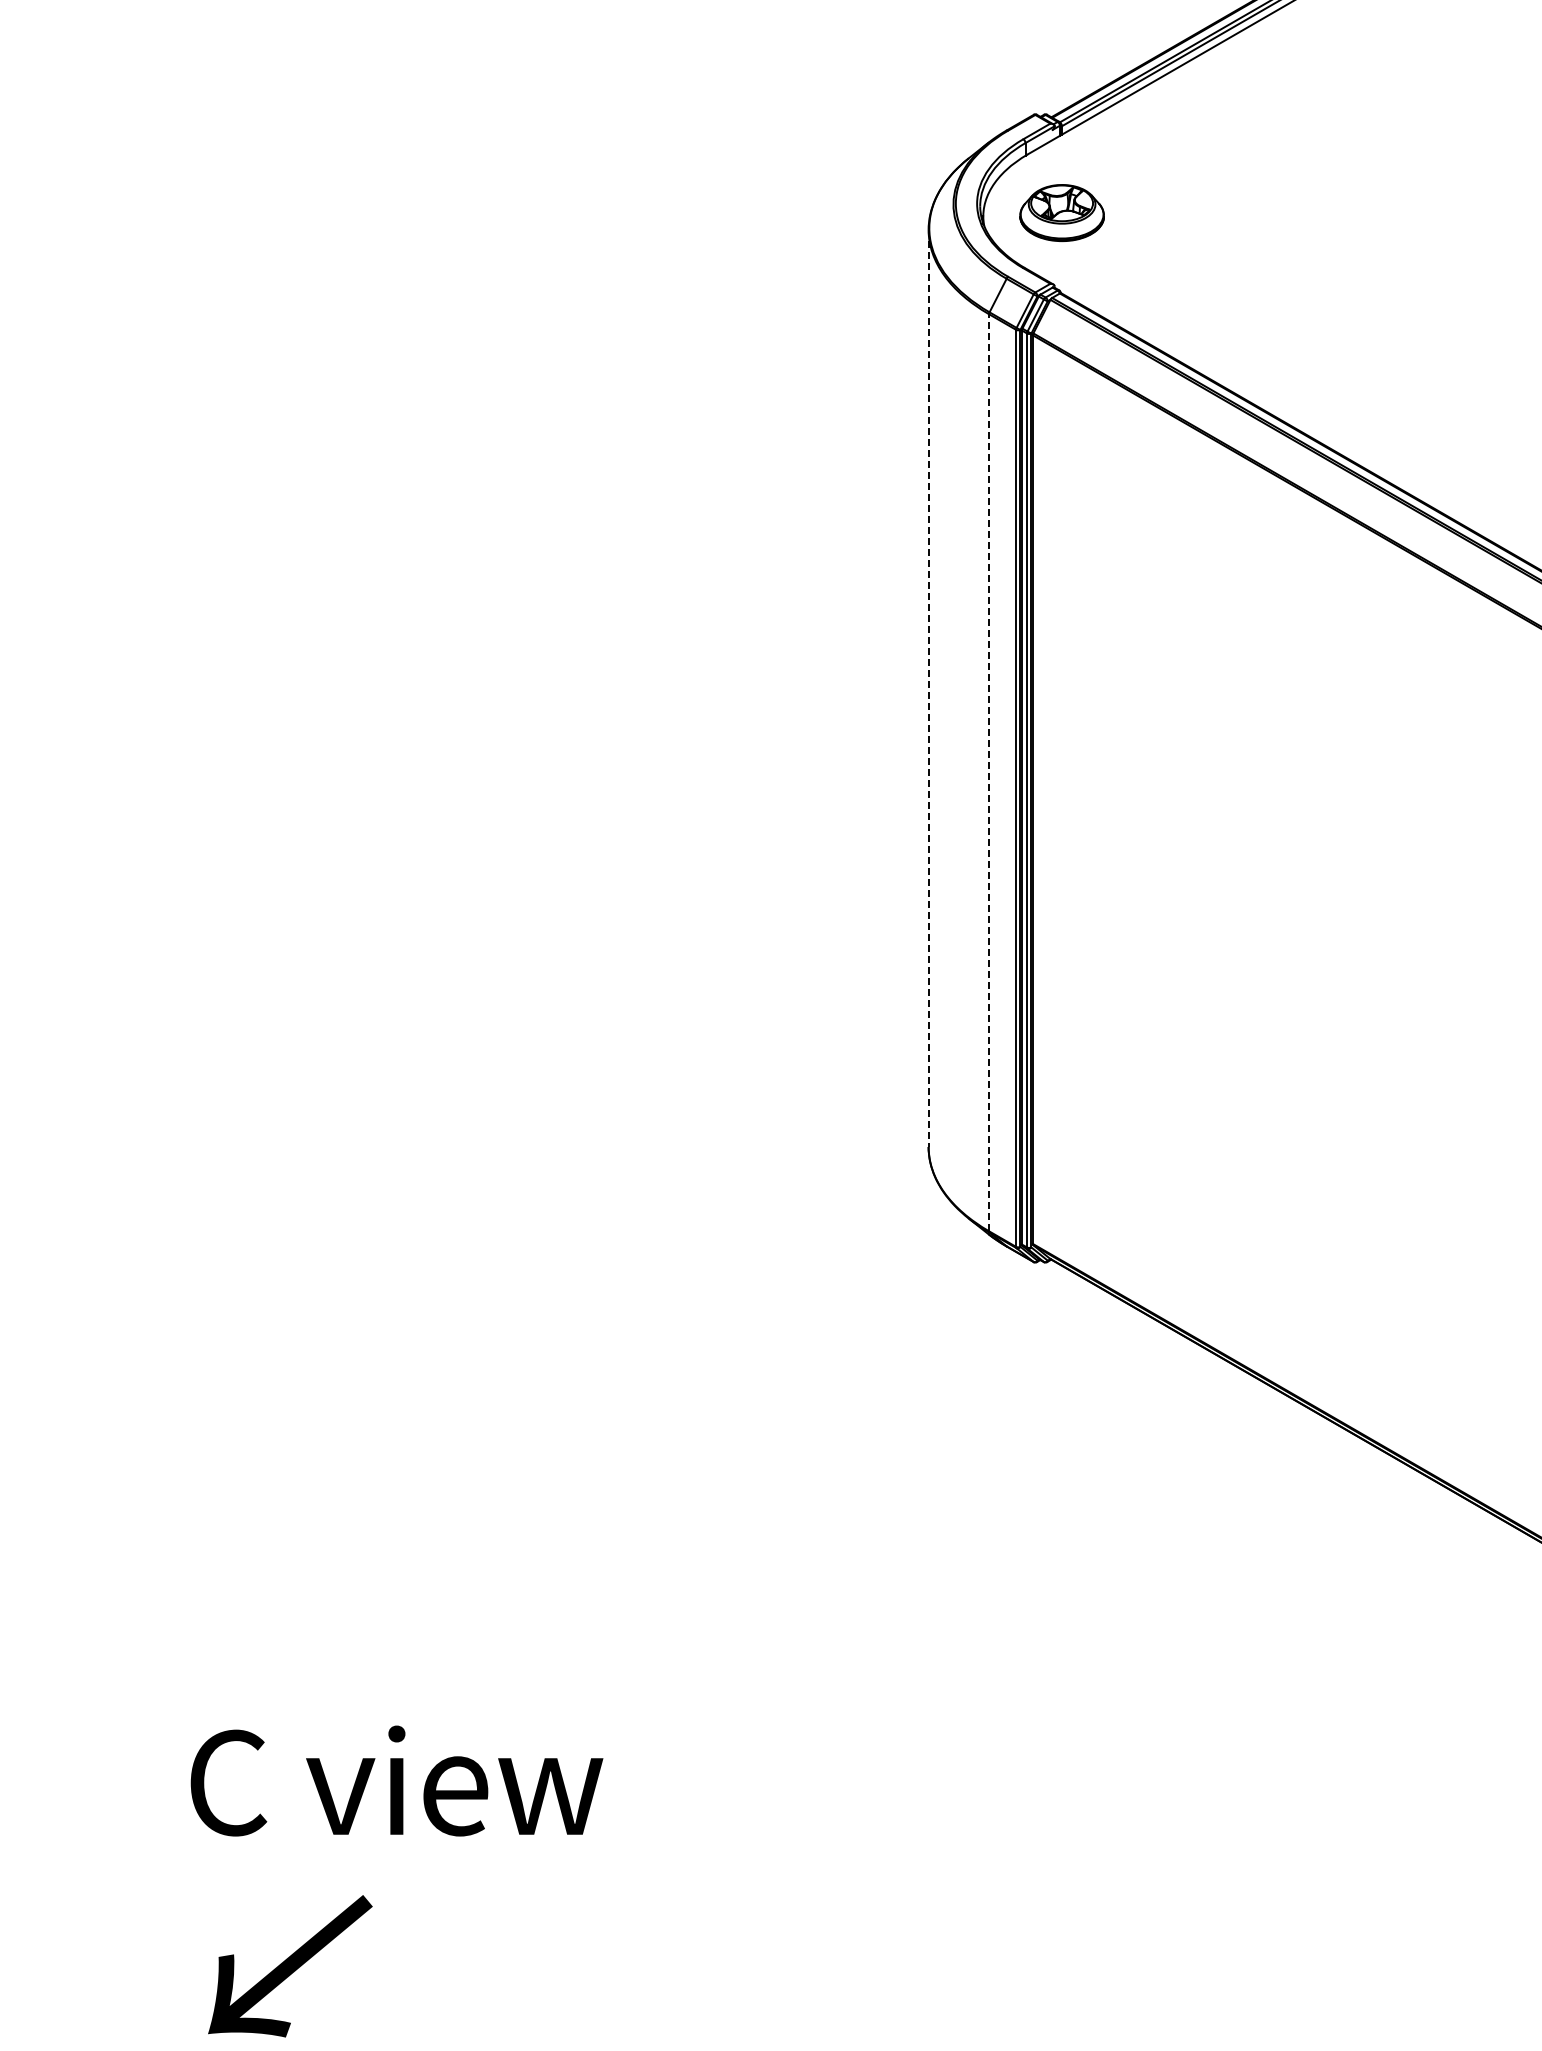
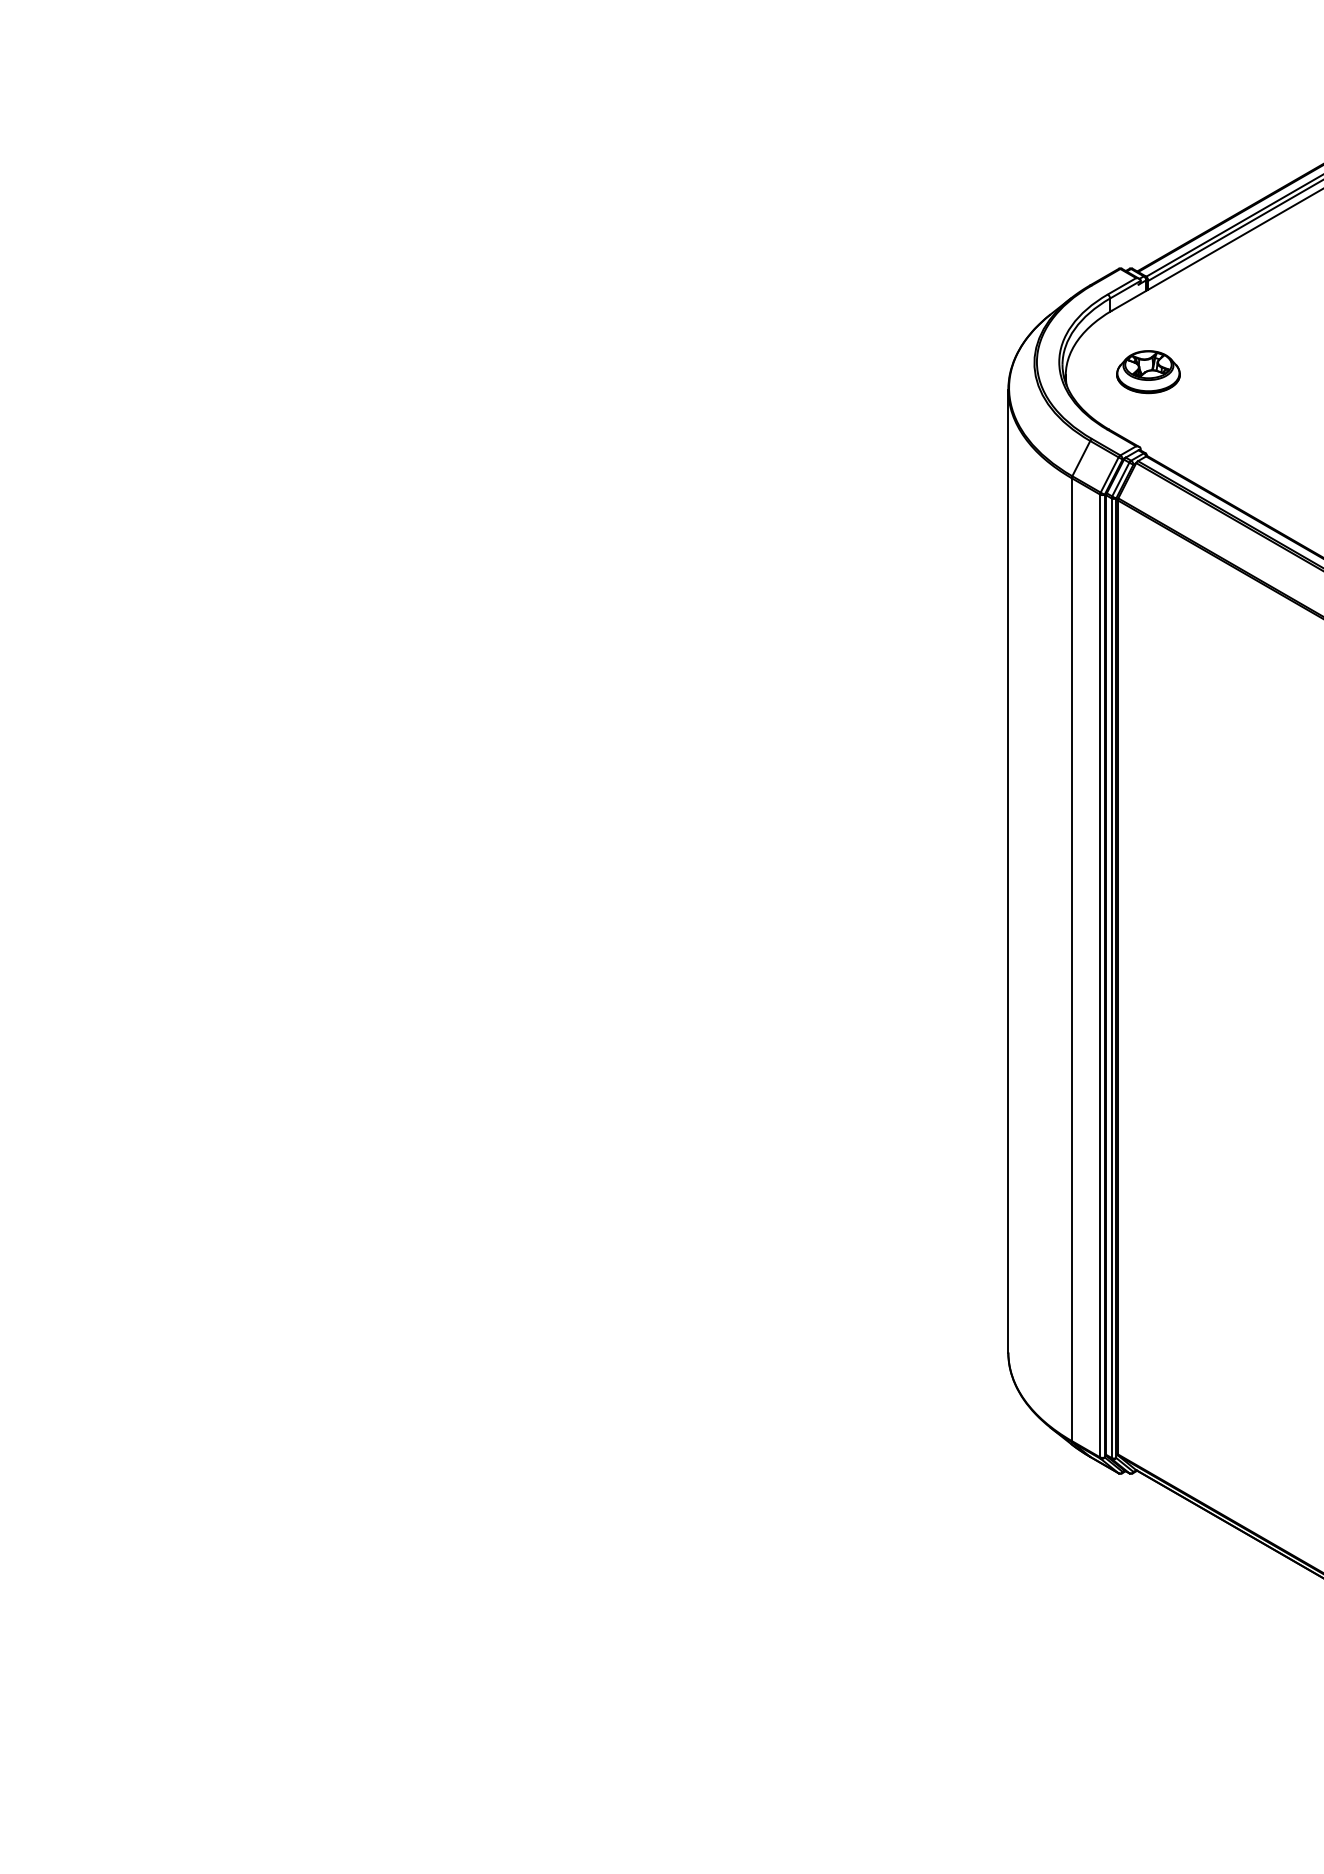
part: (1061, 213) -> (1147, 372), size x0.71
line: (928, 688) -> (1008, 871), dashed -> solid
line: (989, 772) -> (1072, 959), dashed -> solid

